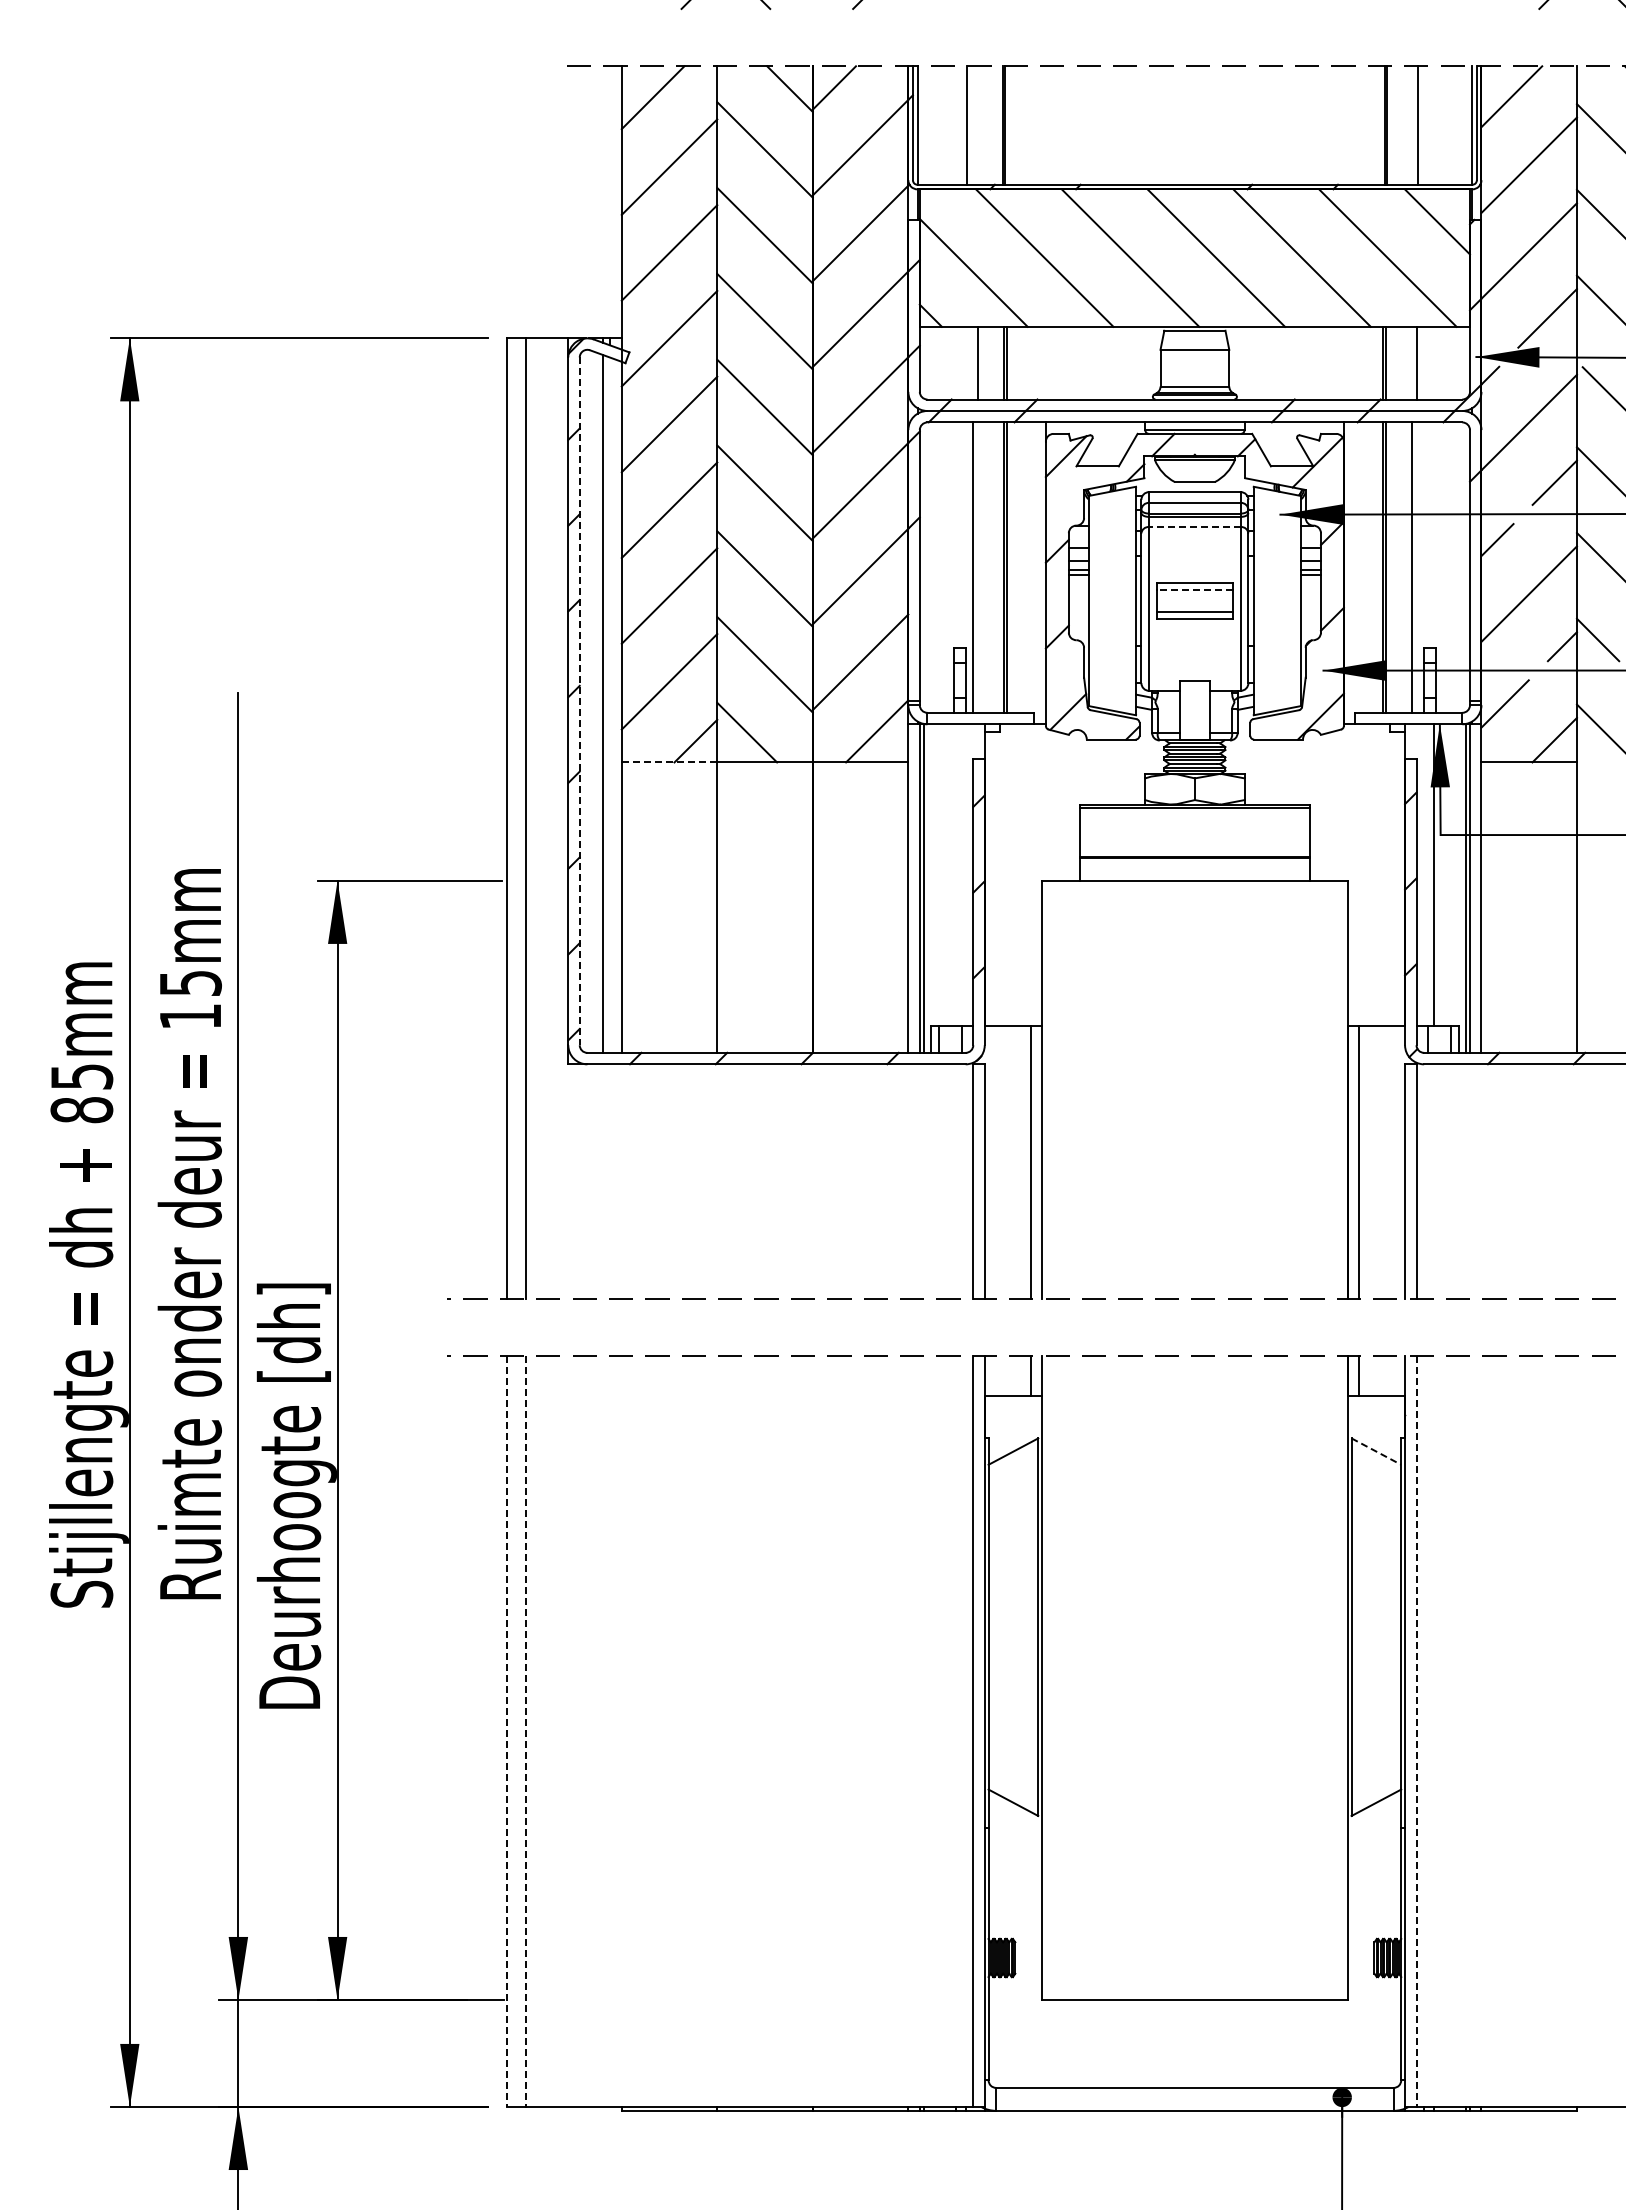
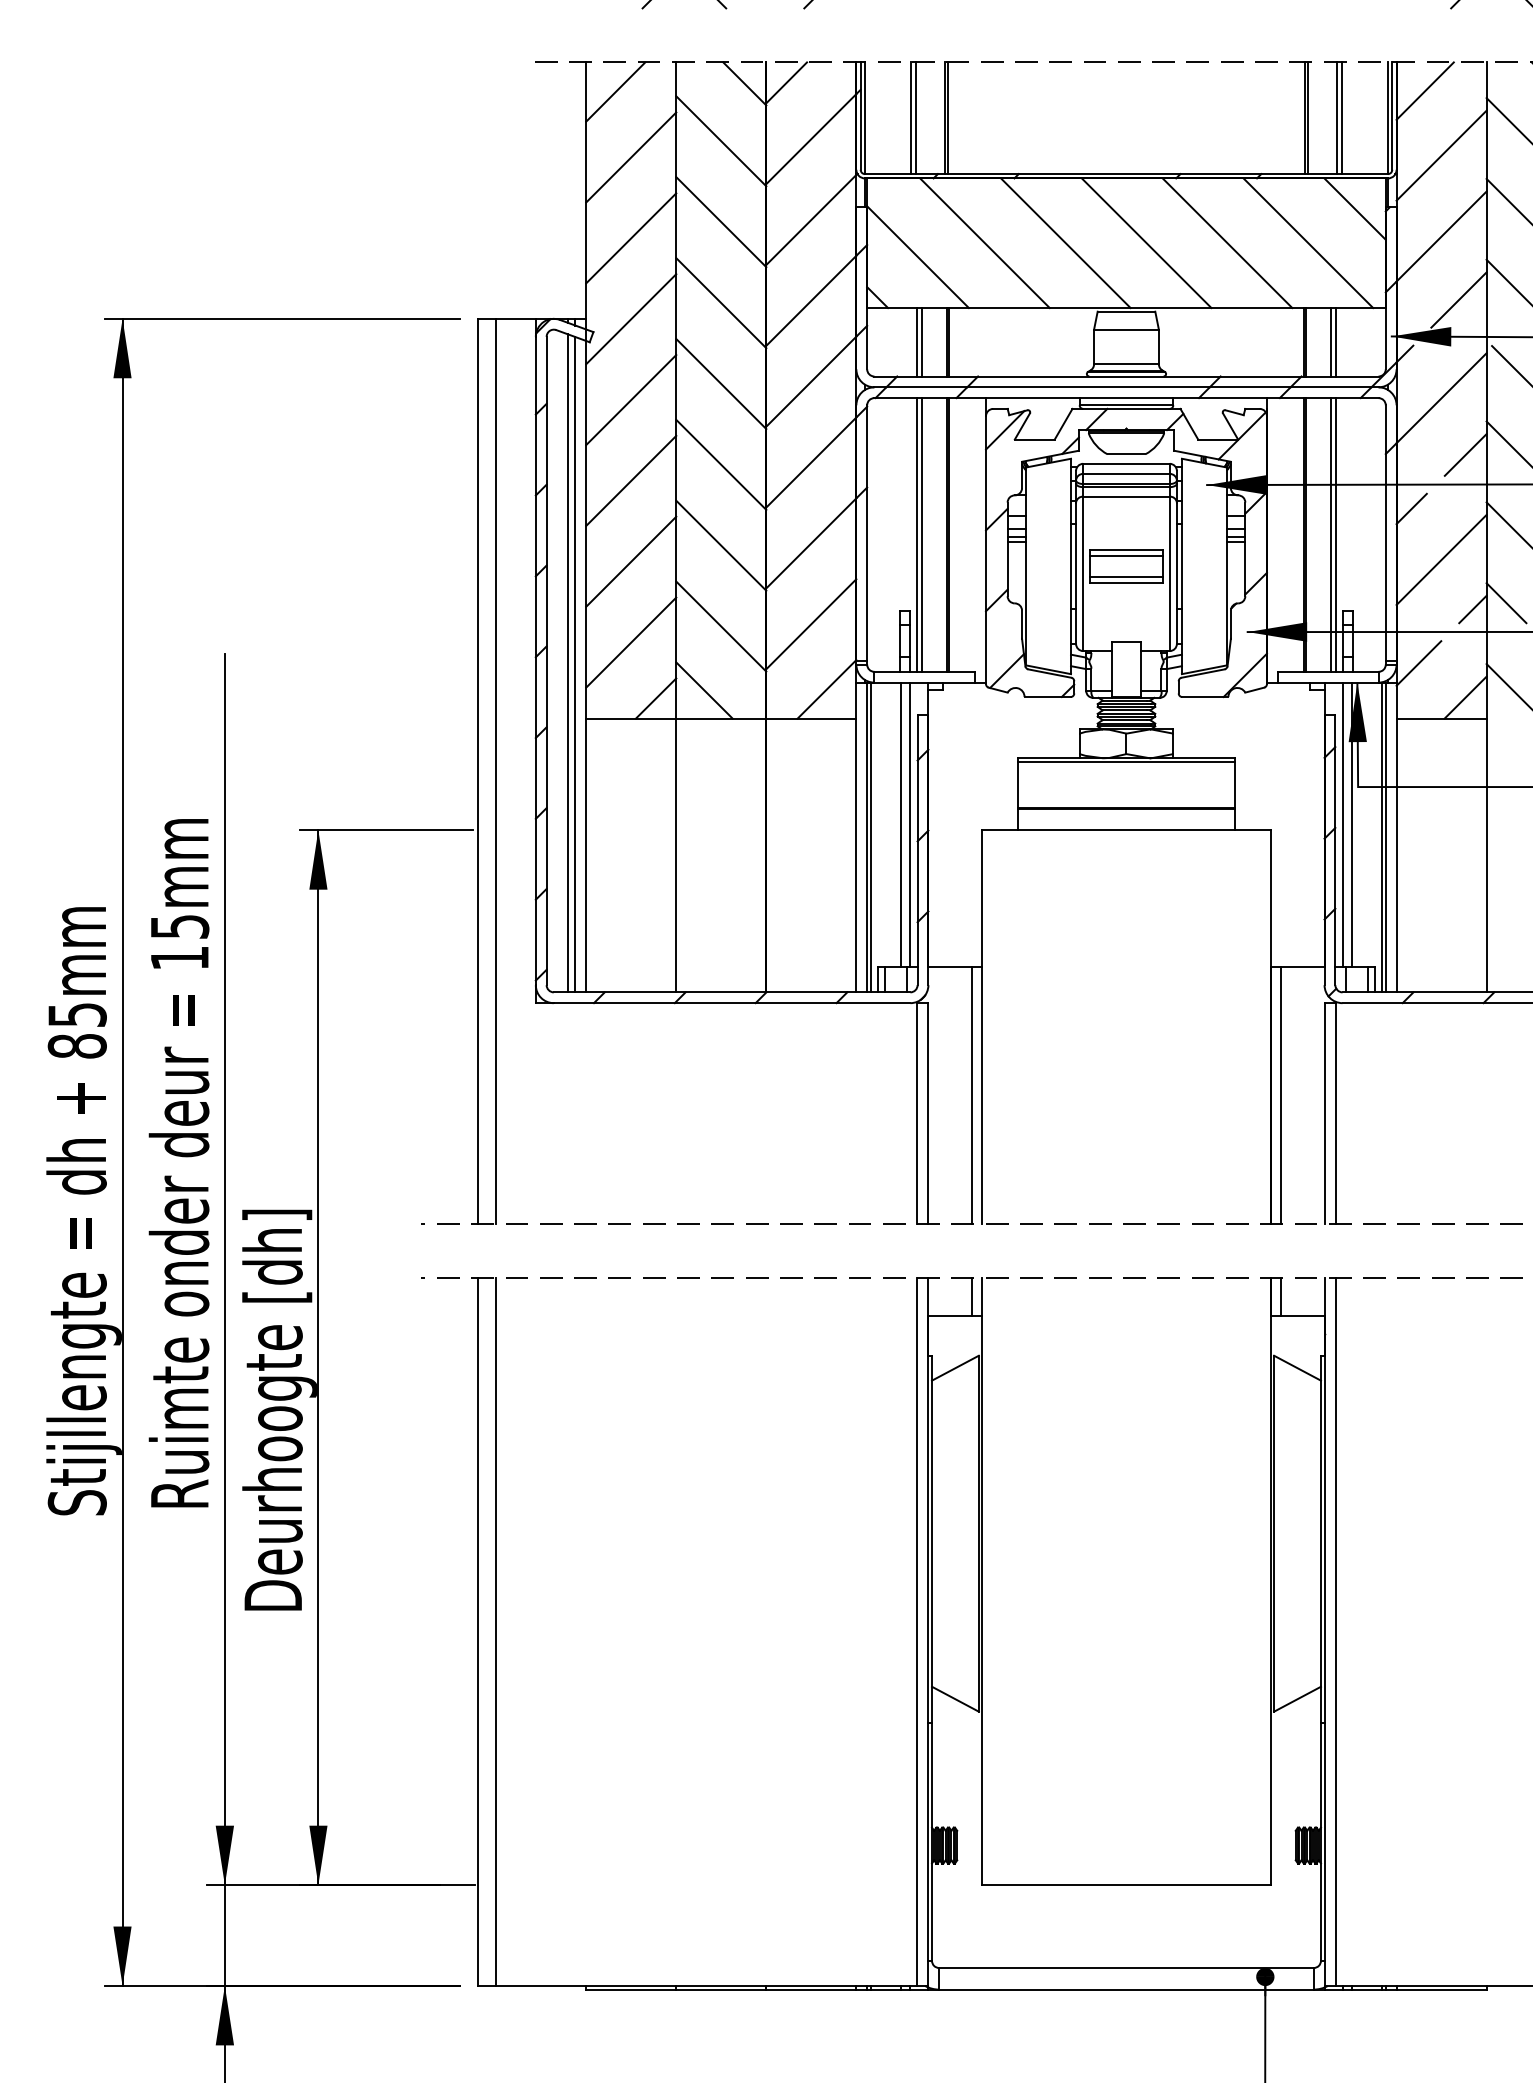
line: (971, 125) -> (915, 118), added
line: (1423, 125) -> (1341, 118), added
line: (972, 362) -> (916, 341), added
line: (1411, 362) -> (1330, 341), added
line: (1194, 527) -> (1126, 497), dashed -> solid
line: (978, 567) -> (922, 534), added
line: (1417, 567) -> (1336, 534), added
line: (1194, 589) -> (1126, 555), dashed -> solid
line: (579, 701) -> (546, 661), dashed -> solid
line: (610, 704) -> (575, 663), added
line: (669, 762) -> (631, 718), dashed -> solid
line: (956, 875) -> (901, 825), added
line: (965, 875) -> (910, 825), added
line: (1424, 875) -> (1342, 825), added
line: (1376, 1451) -> (1297, 1368), dashed -> solid
line: (507, 1732) -> (478, 1632), dashed -> solid
line: (526, 1732) -> (496, 1632), dashed -> solid
line: (1416, 1732) -> (1335, 1632), dashed -> solid

